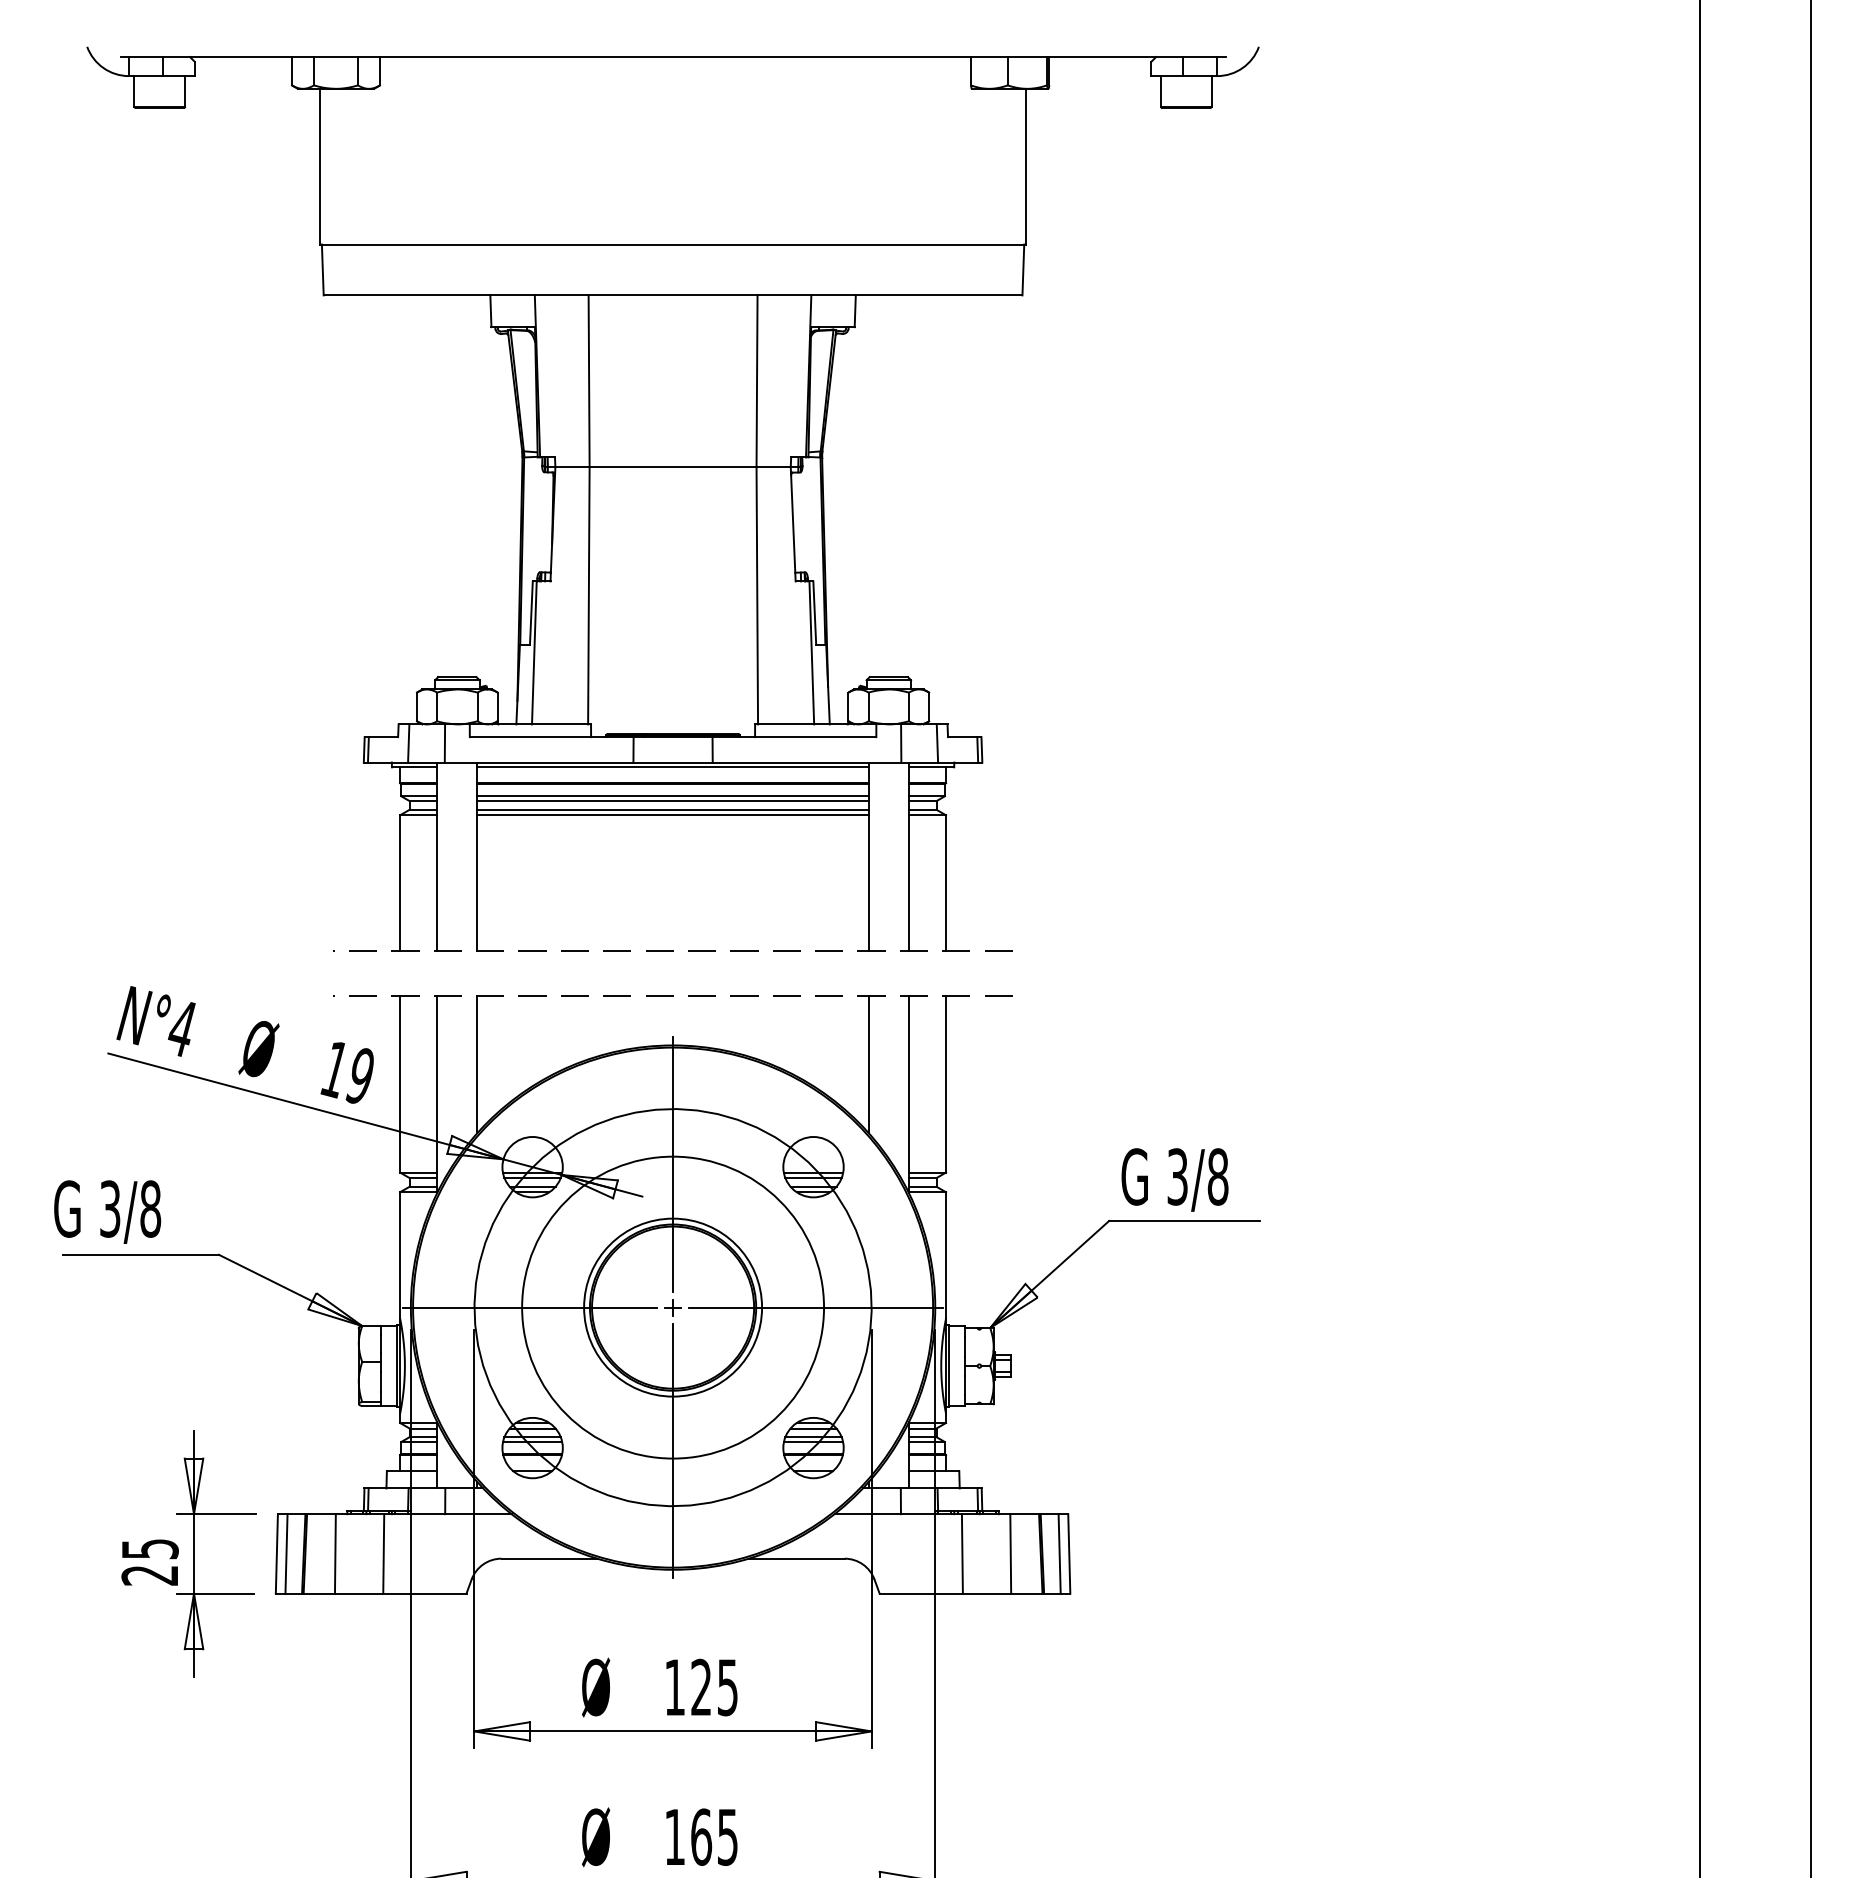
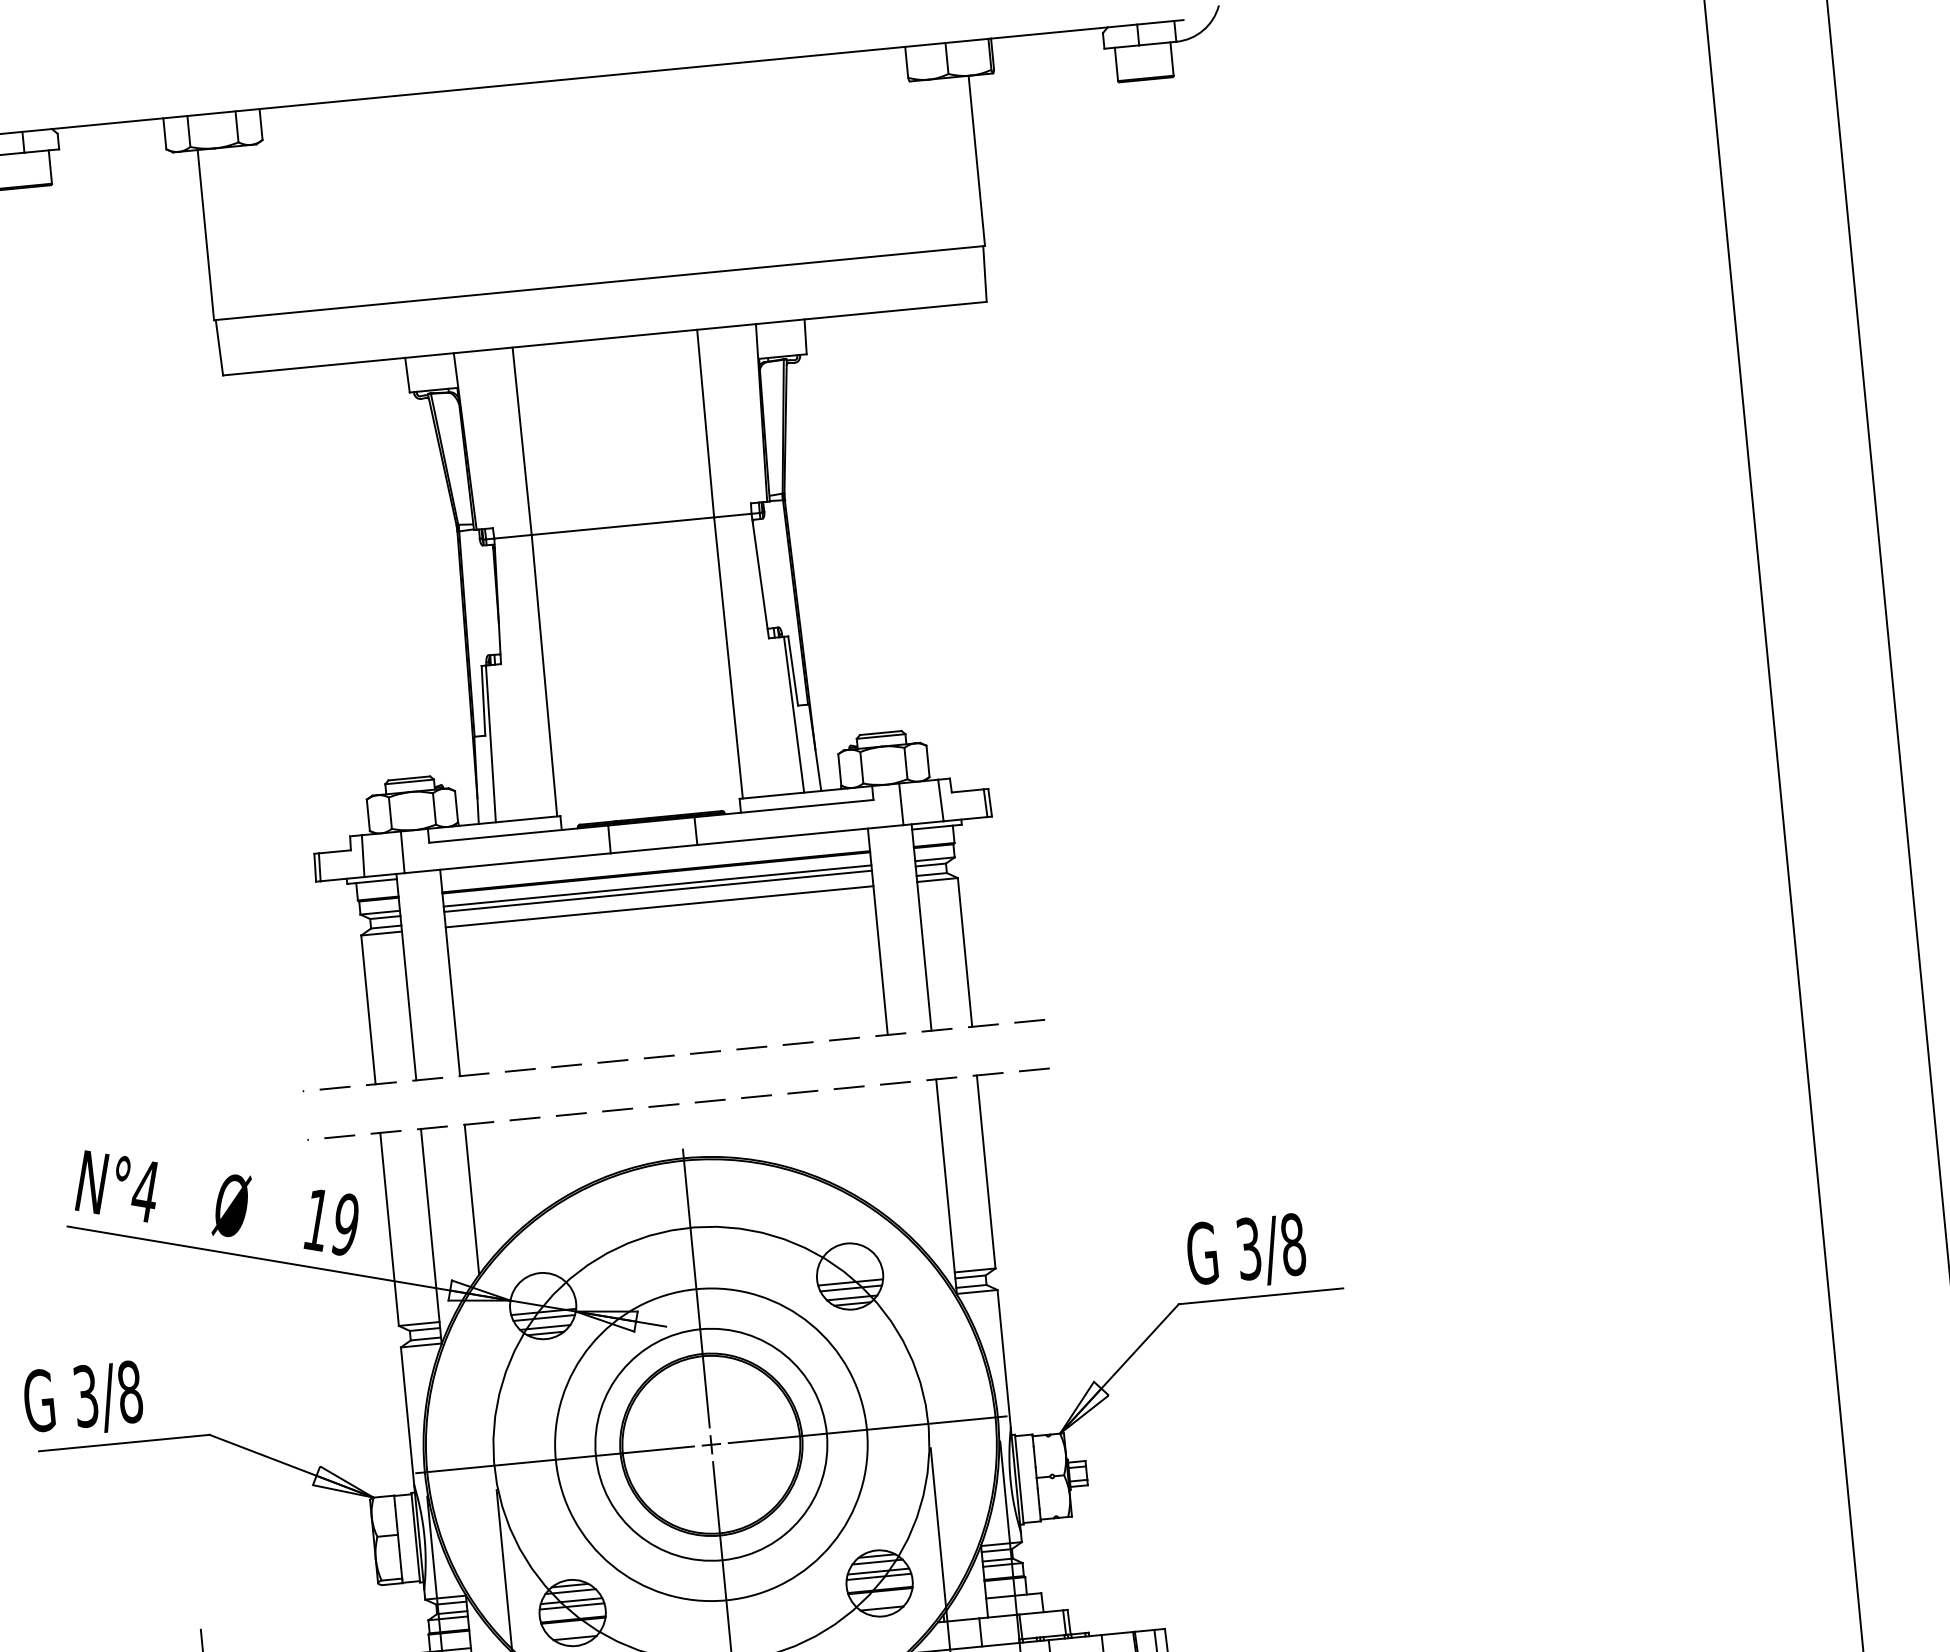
line: (672, 767) -> (653, 854), removed
line: (672, 809) -> (658, 900), removed
line: (868, 1064) -> (899, 1158), removed
circle: (673, 1307) -> (711, 1444), size x0.7
circle: (673, 1307) -> (711, 1444), size x1.6

